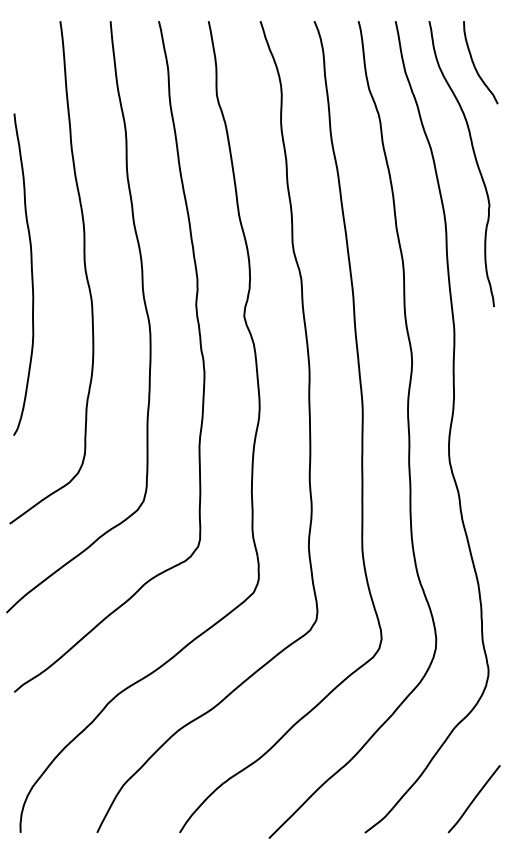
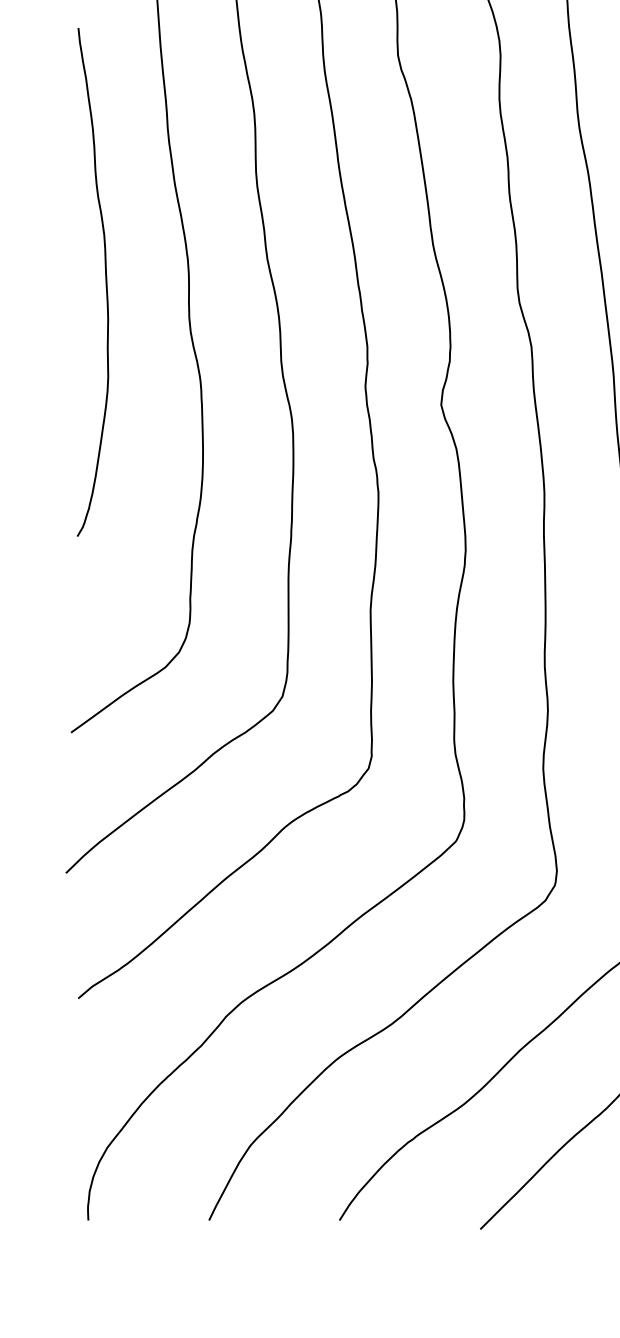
curve: (31, 274) -> (105, 282), moved

